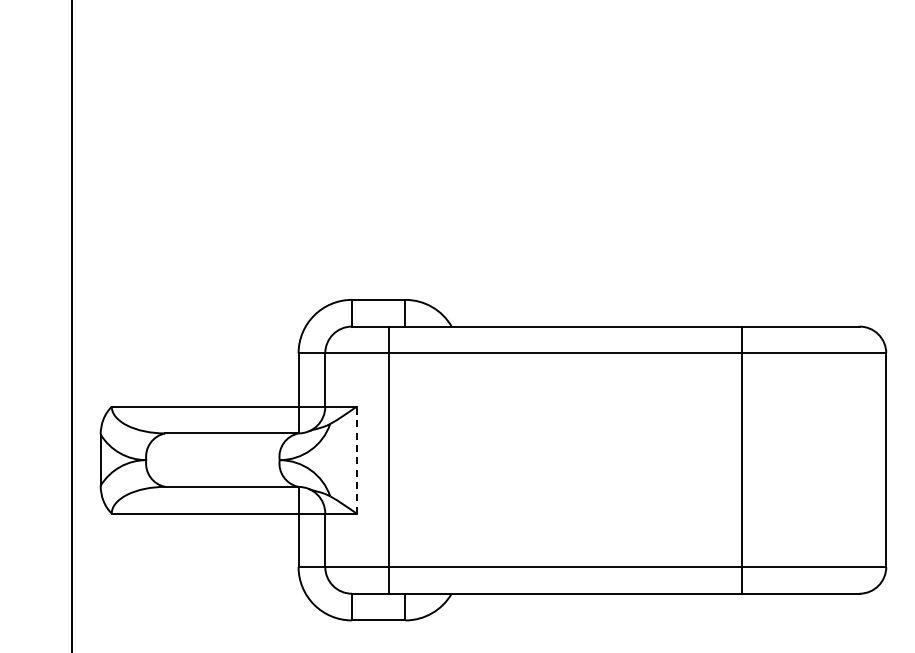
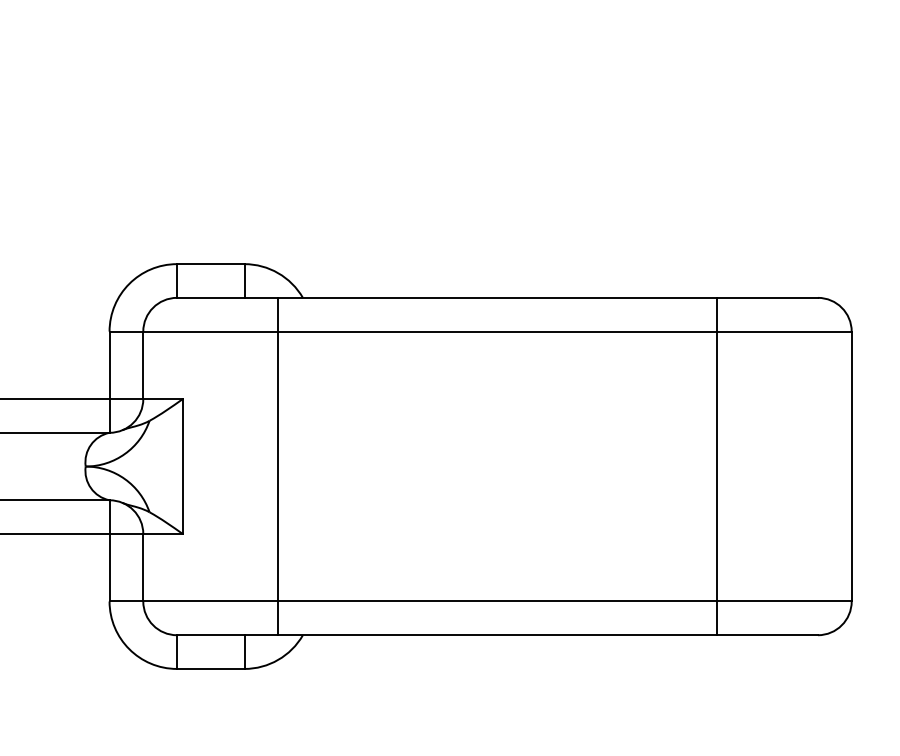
line: (356, 459) -> (182, 465), dashed -> solid
line: (389, 459) -> (278, 465), moved
line: (742, 459) -> (716, 465), moved

